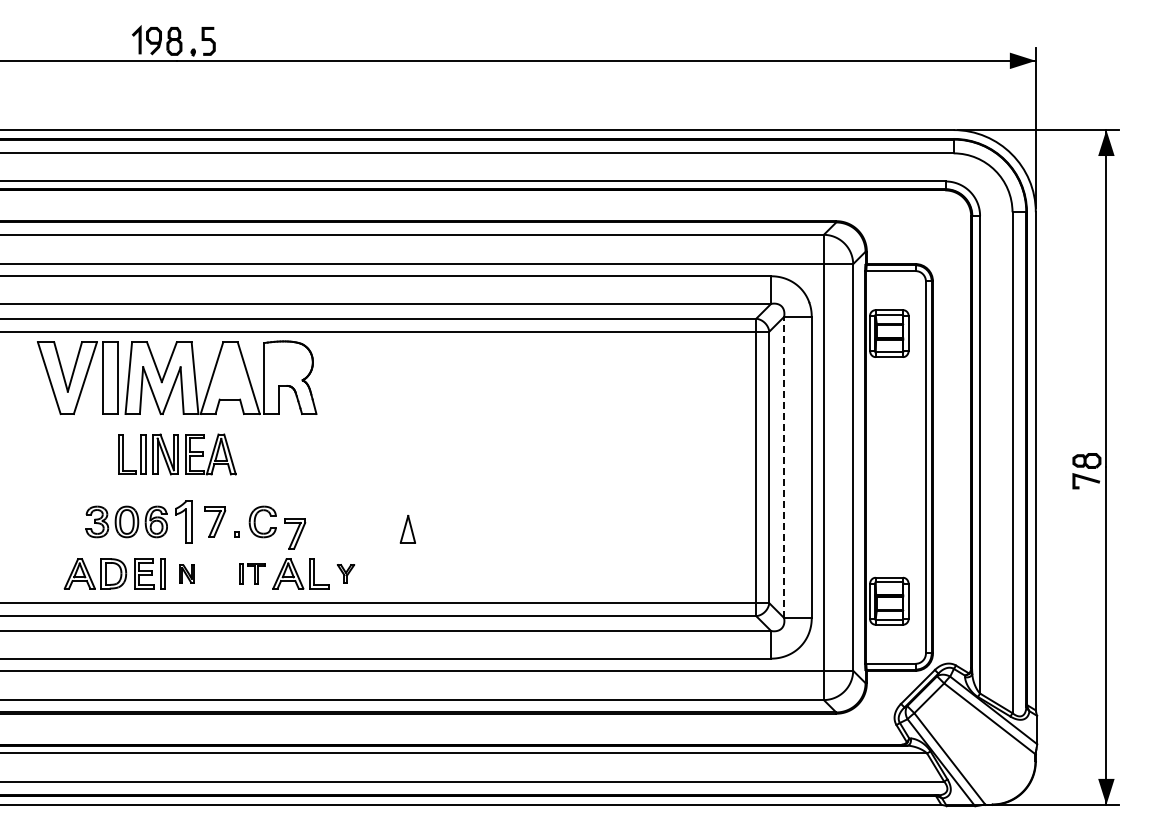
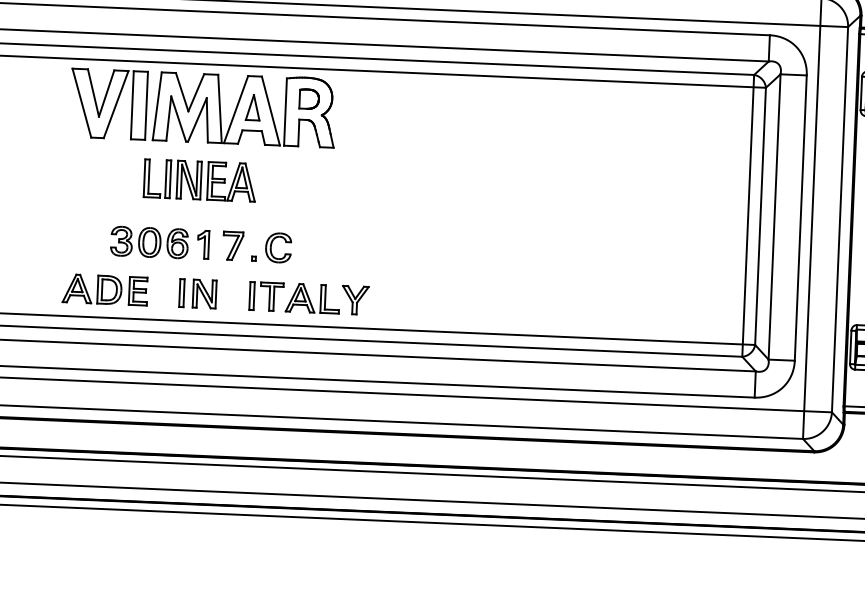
part: (288, 363) -> (309, 98), added
line: (784, 467) -> (774, 217), dashed -> solid
part: (183, 521) -> (203, 244), size x0.71
part: (407, 529) -> (252, 107), moved
part: (295, 533) -> (309, 260), removed
part: (108, 573) -> (104, 289), moved
part: (186, 573) -> (204, 293), size x1.67
part: (252, 573) -> (266, 296), size x1.43
part: (345, 573) -> (354, 300), size x1.67

